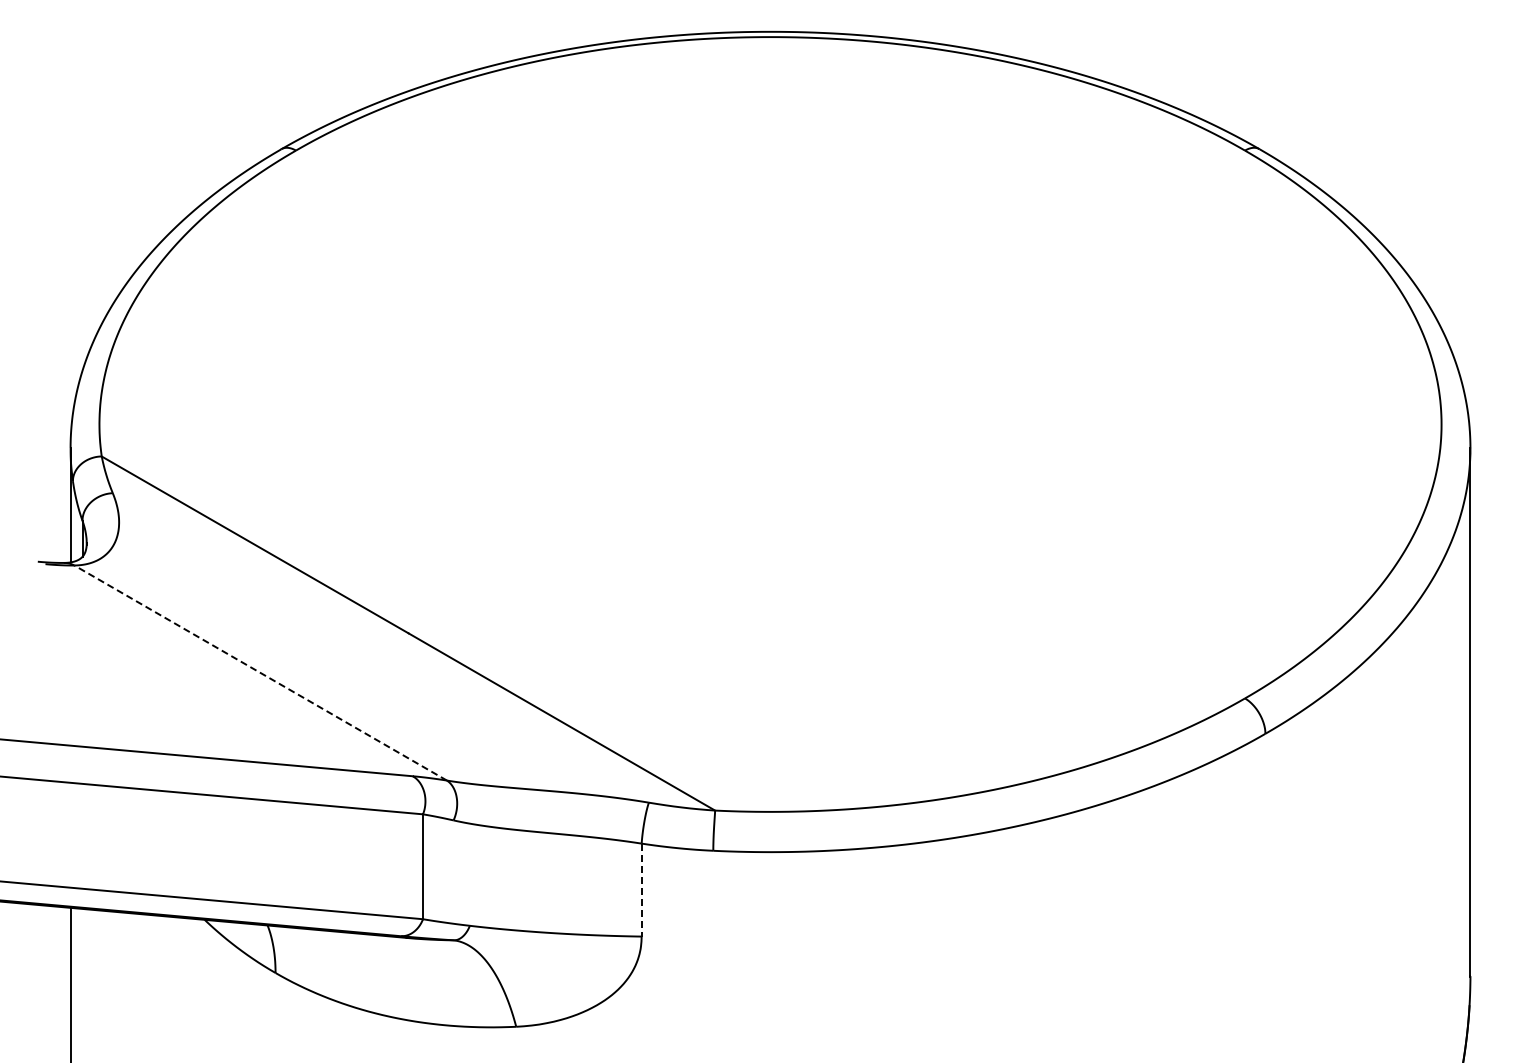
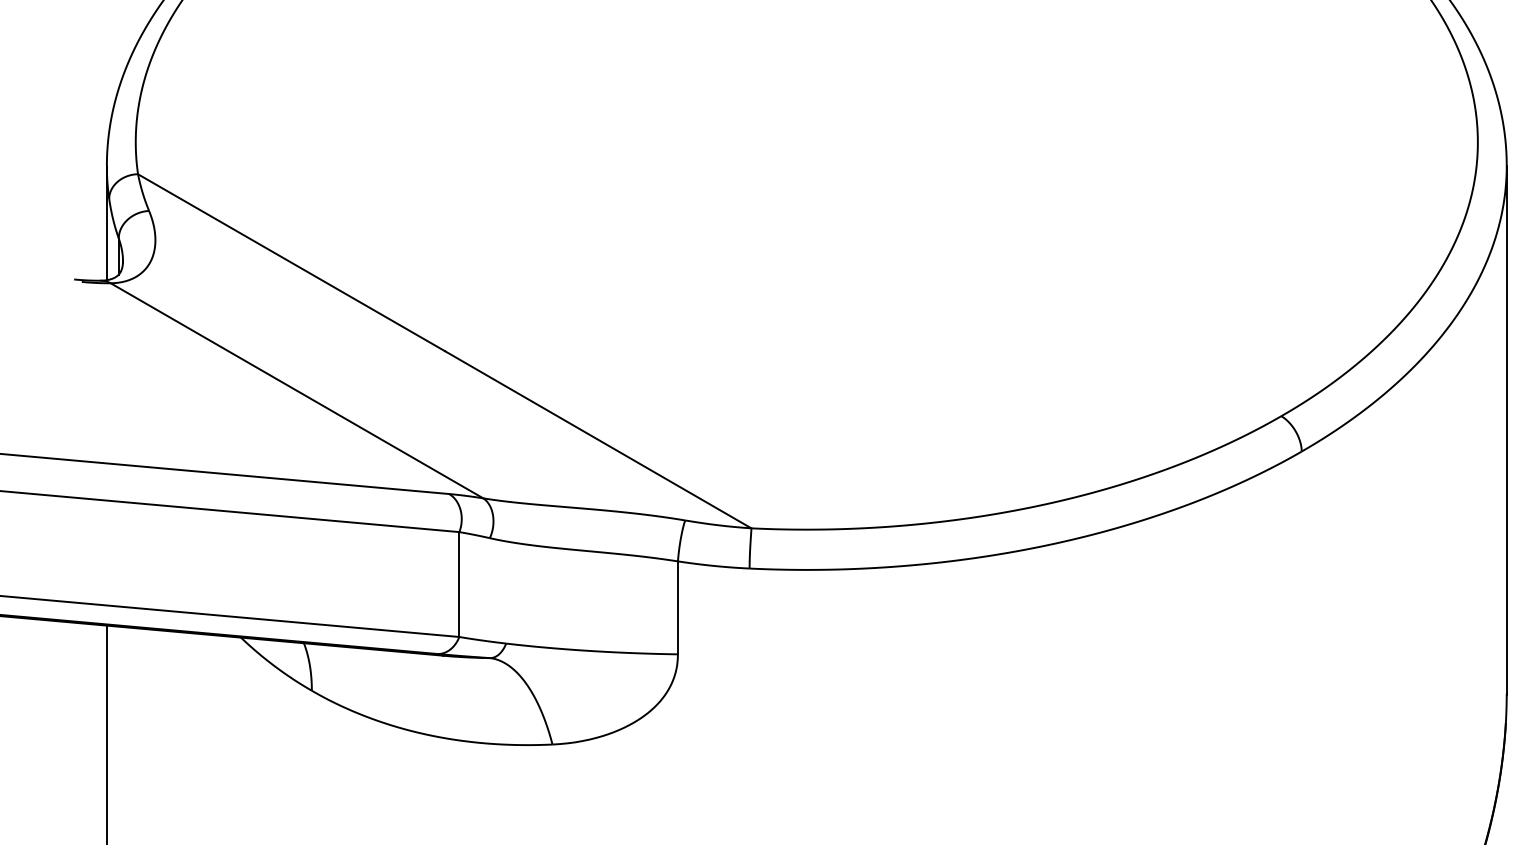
line: (260, 672) -> (296, 390), dashed -> solid
line: (641, 890) -> (677, 608), dashed -> solid

